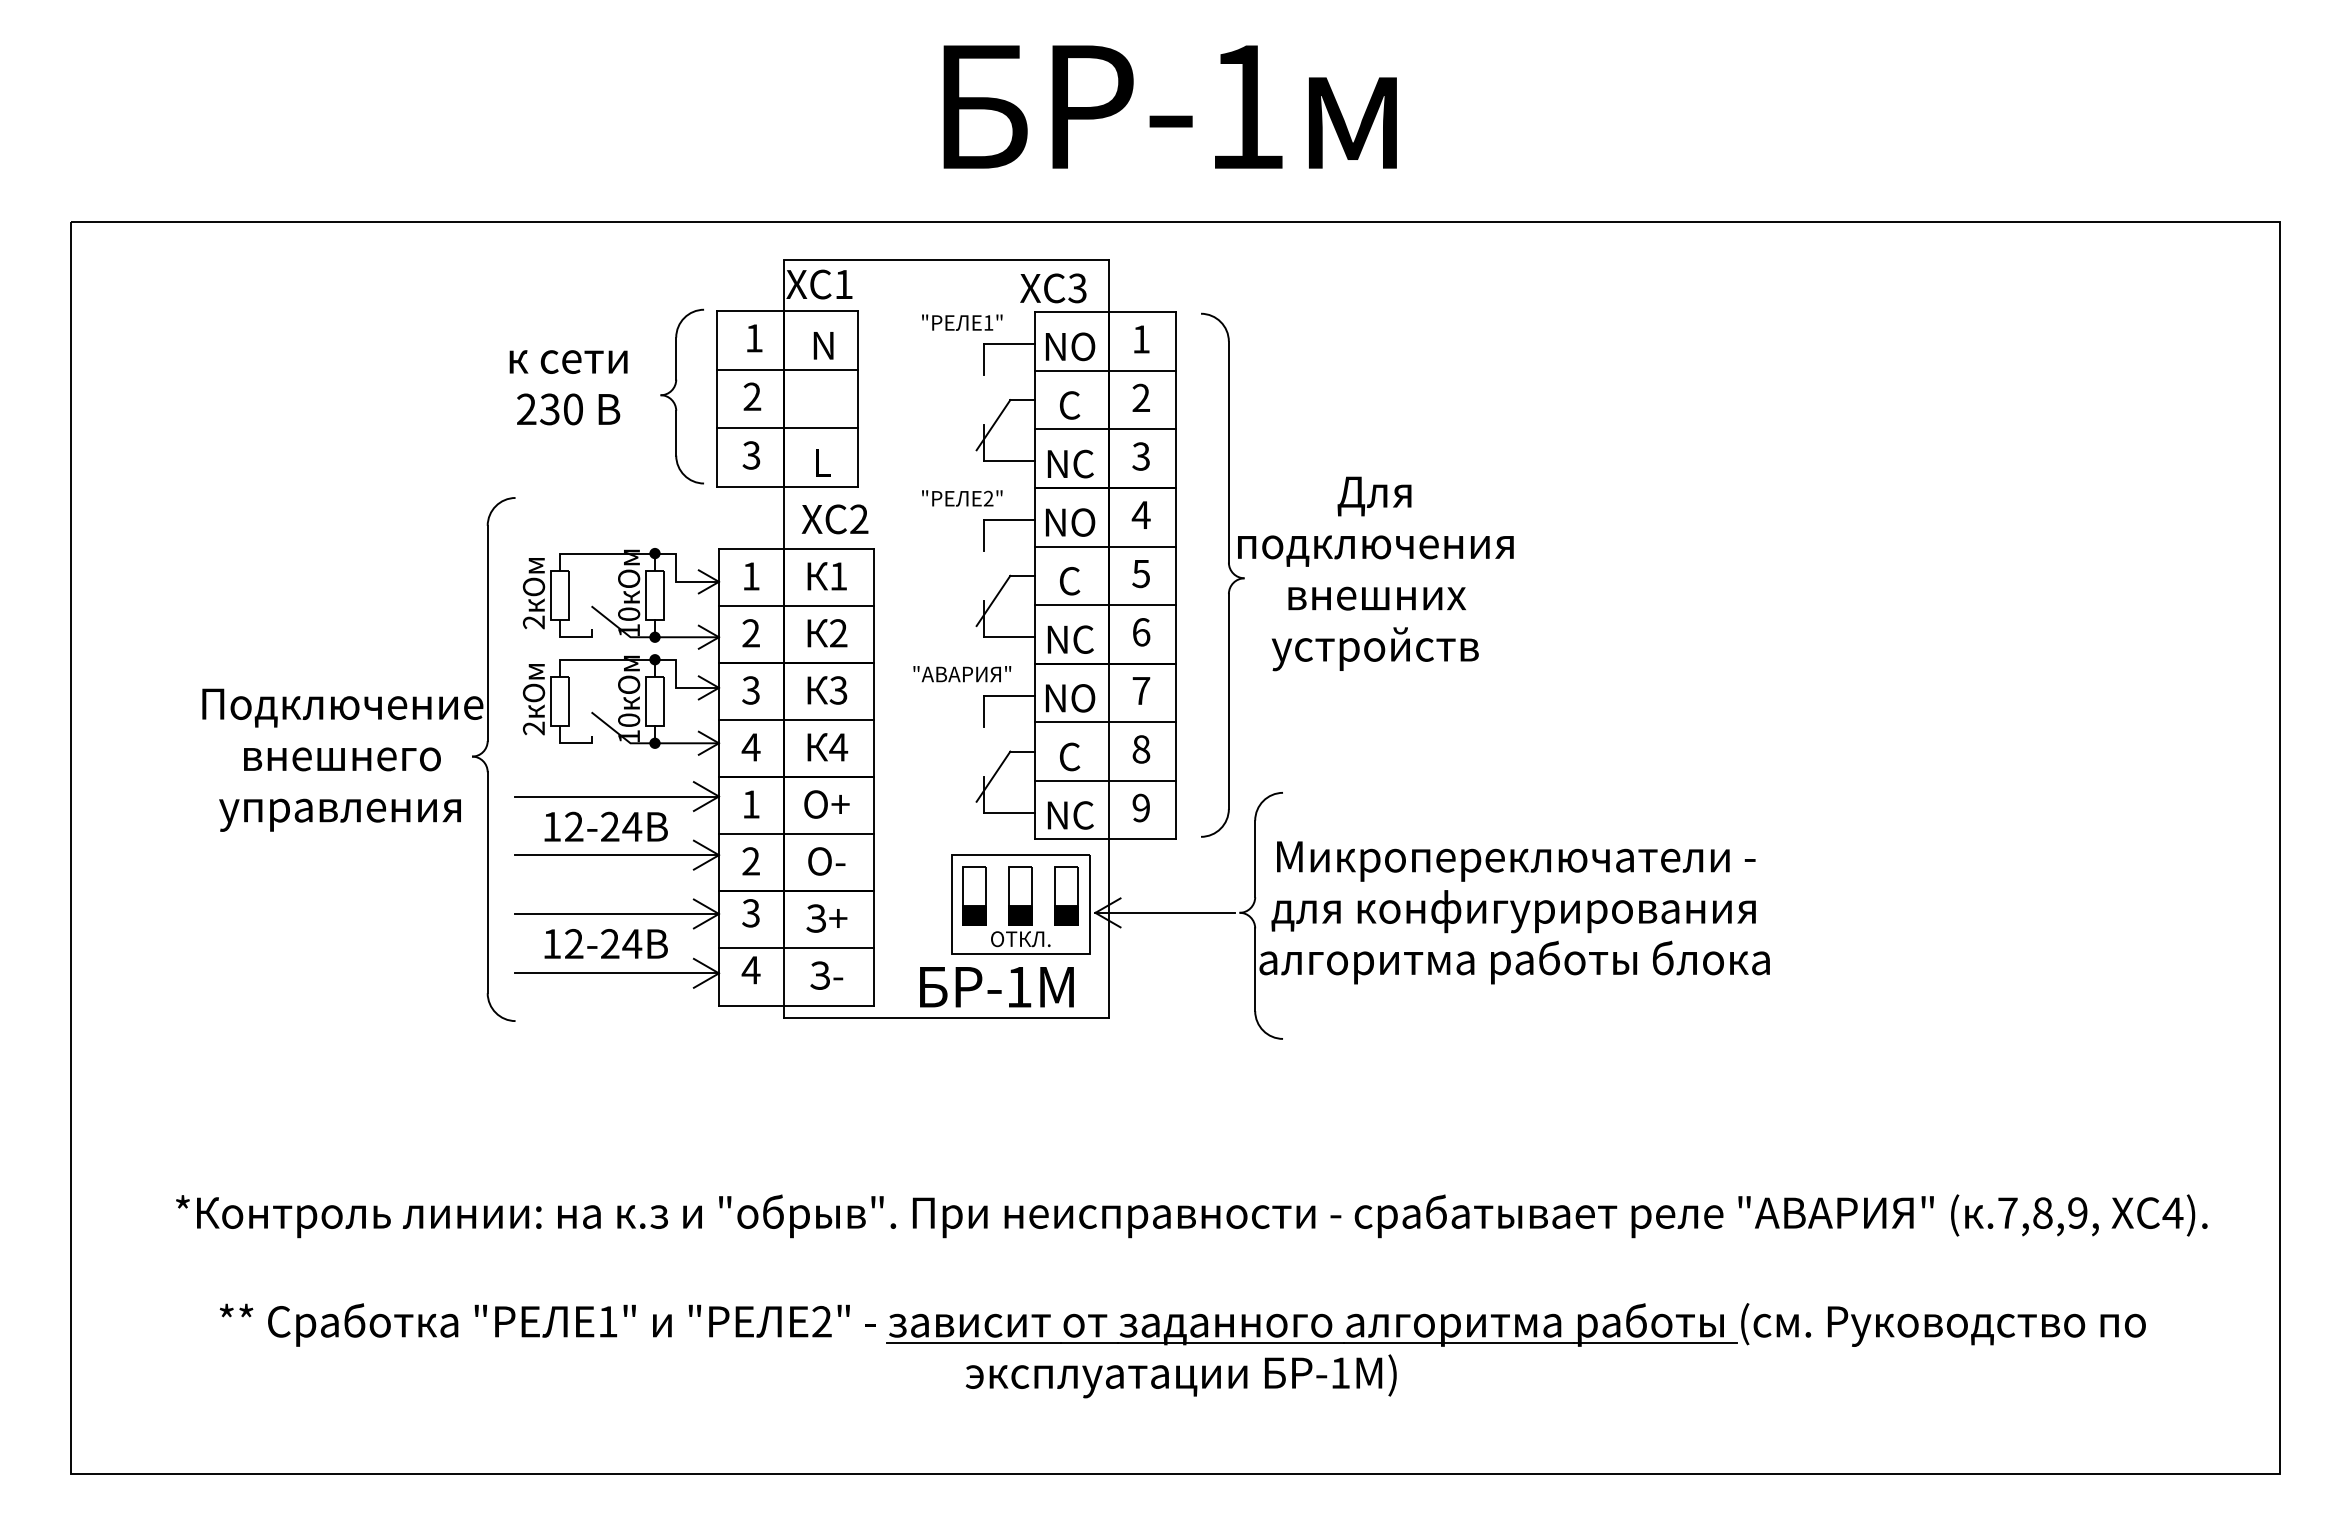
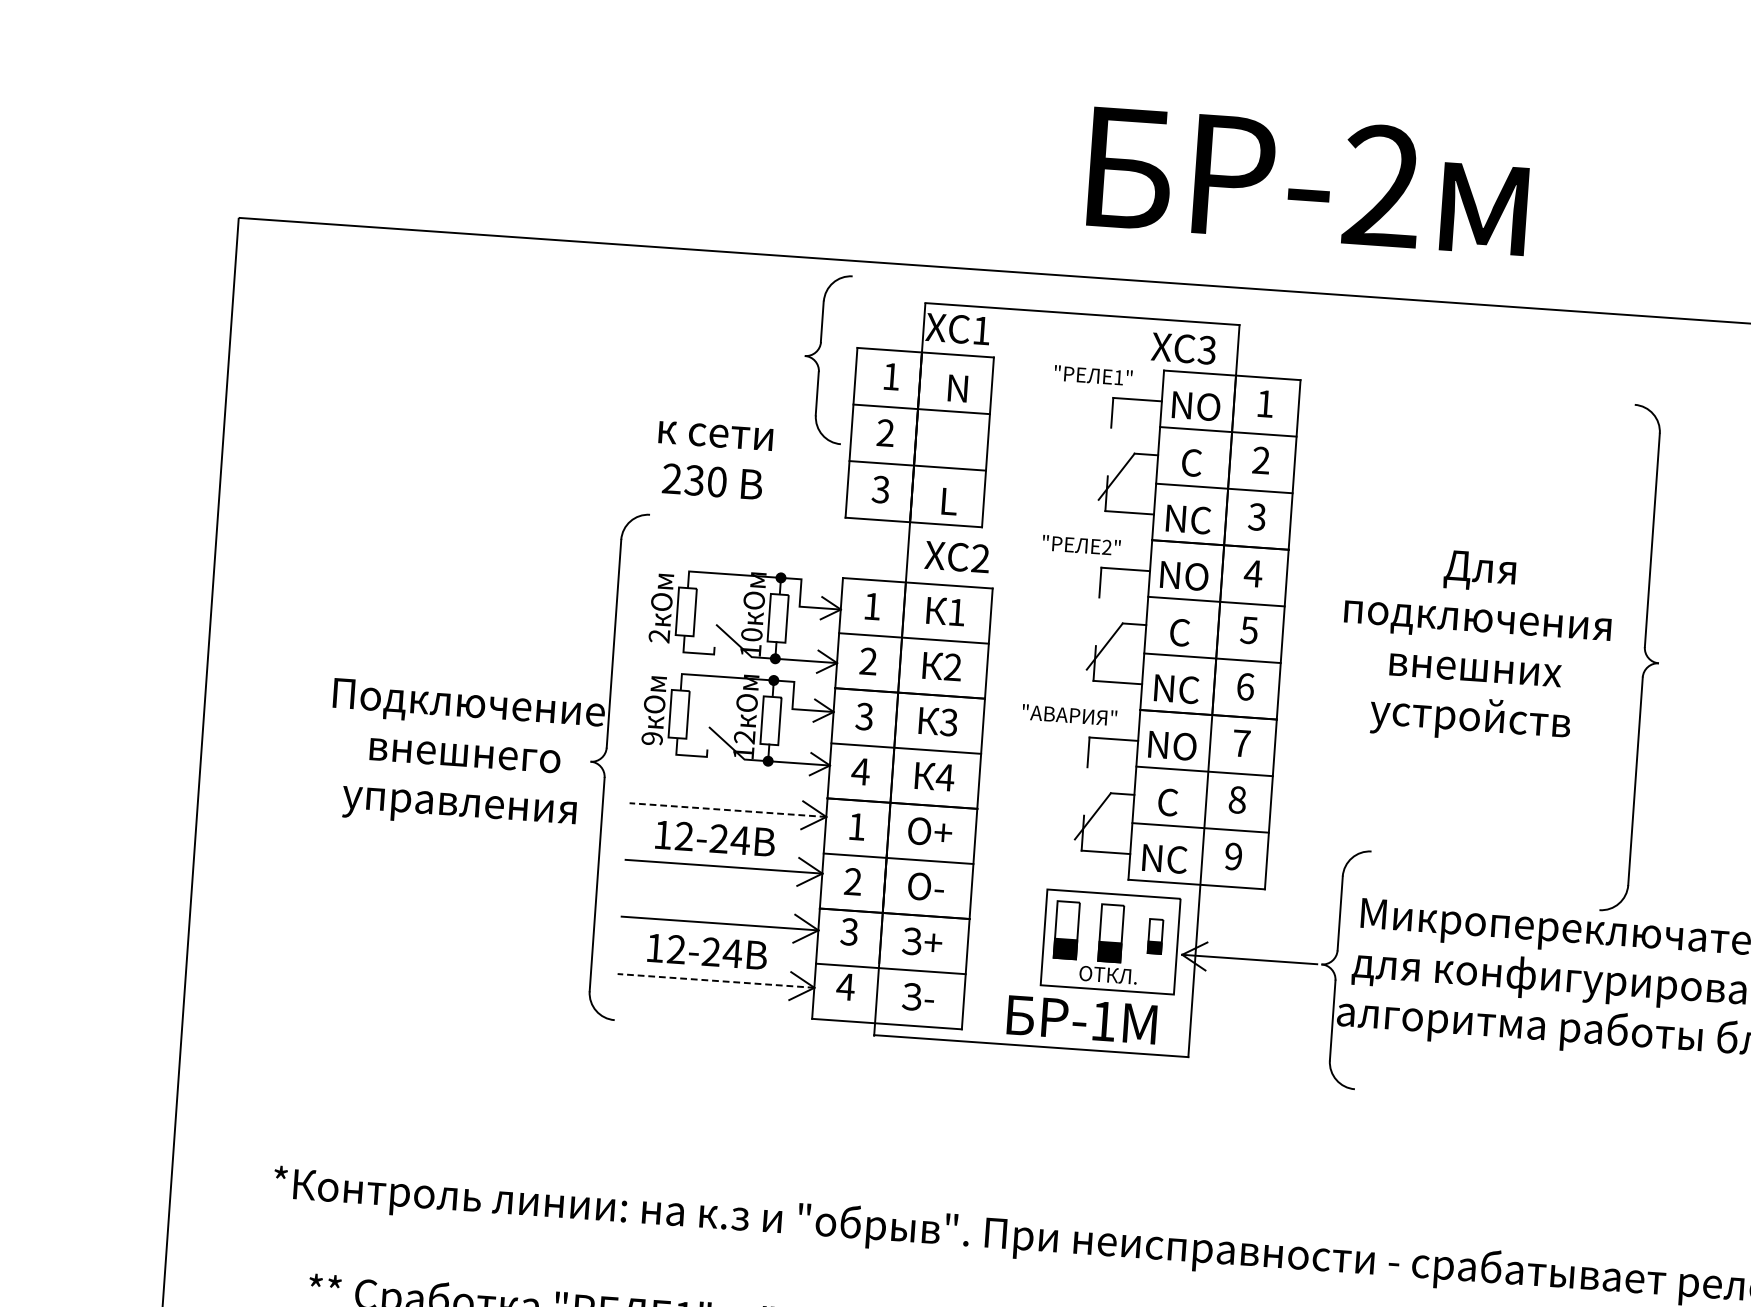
text: (1245, 105) -> (1381, 184), -1 -> -2
text: (568, 387) -> (713, 460), moved
part: (674, 401) -> (817, 362), moved
part: (1229, 570) -> (1644, 654), moved
text: (629, 720) -> (745, 737), 10 -> 12
text: (534, 728) -> (652, 738), 2 -> 9
line: (617, 796) -> (728, 810), solid -> dashed
part: (1066, 895) -> (1155, 936), size x0.6
line: (617, 973) -> (716, 981), solid -> dashed

